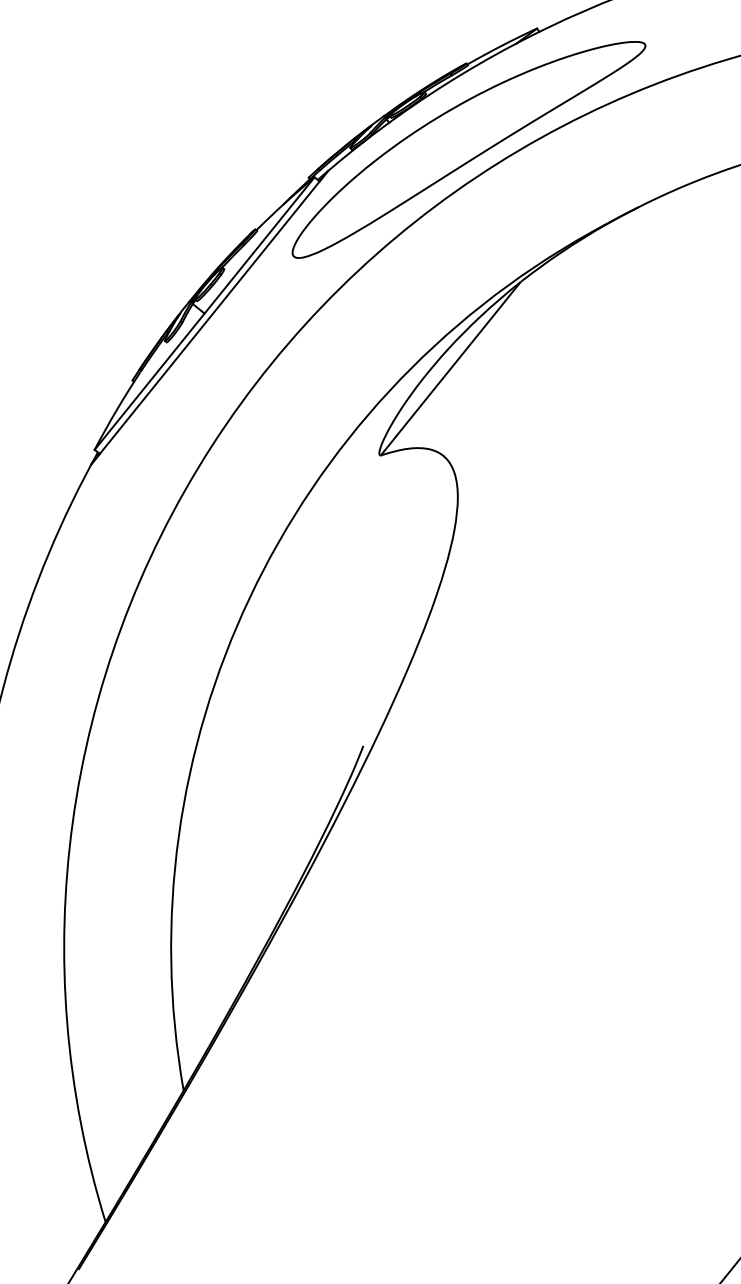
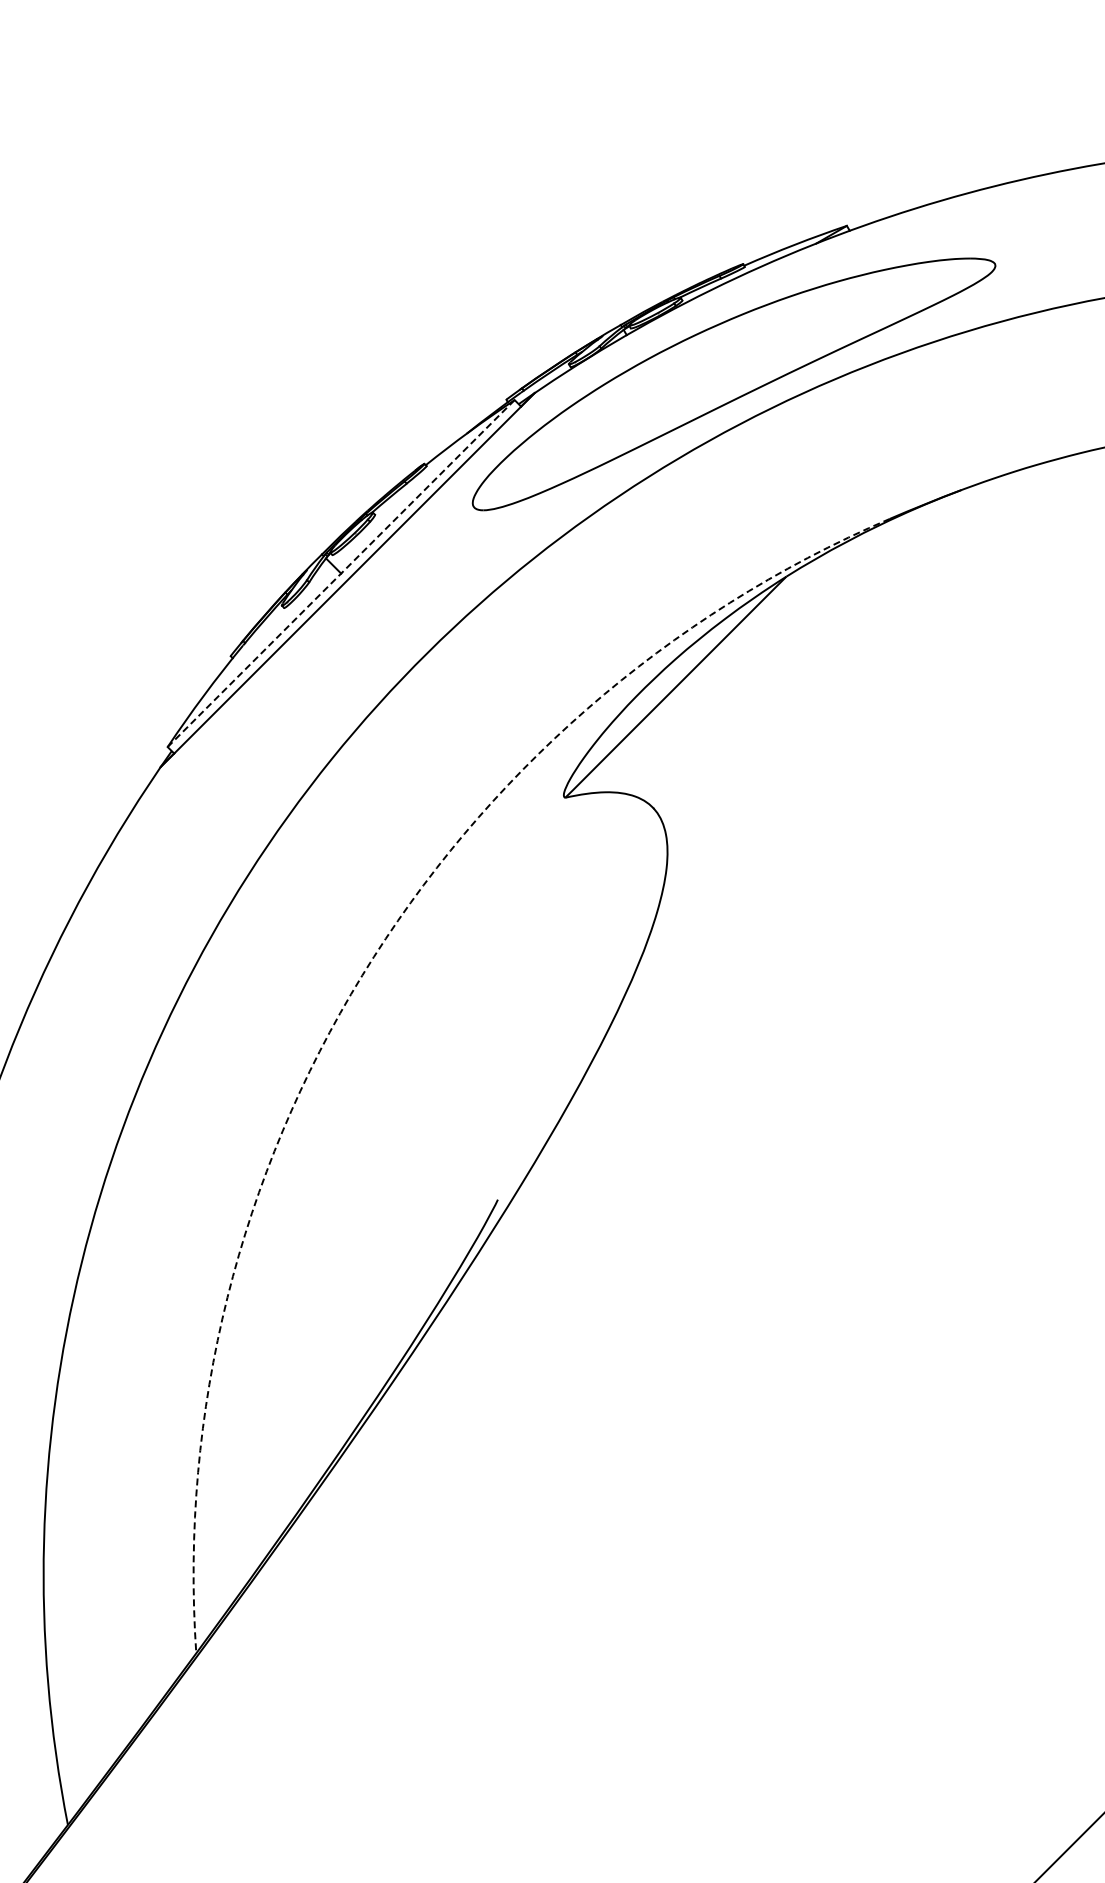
line: (204, 313) -> (340, 573), solid -> dashed
arc: (250, 597) -> (362, 975), solid -> dashed

